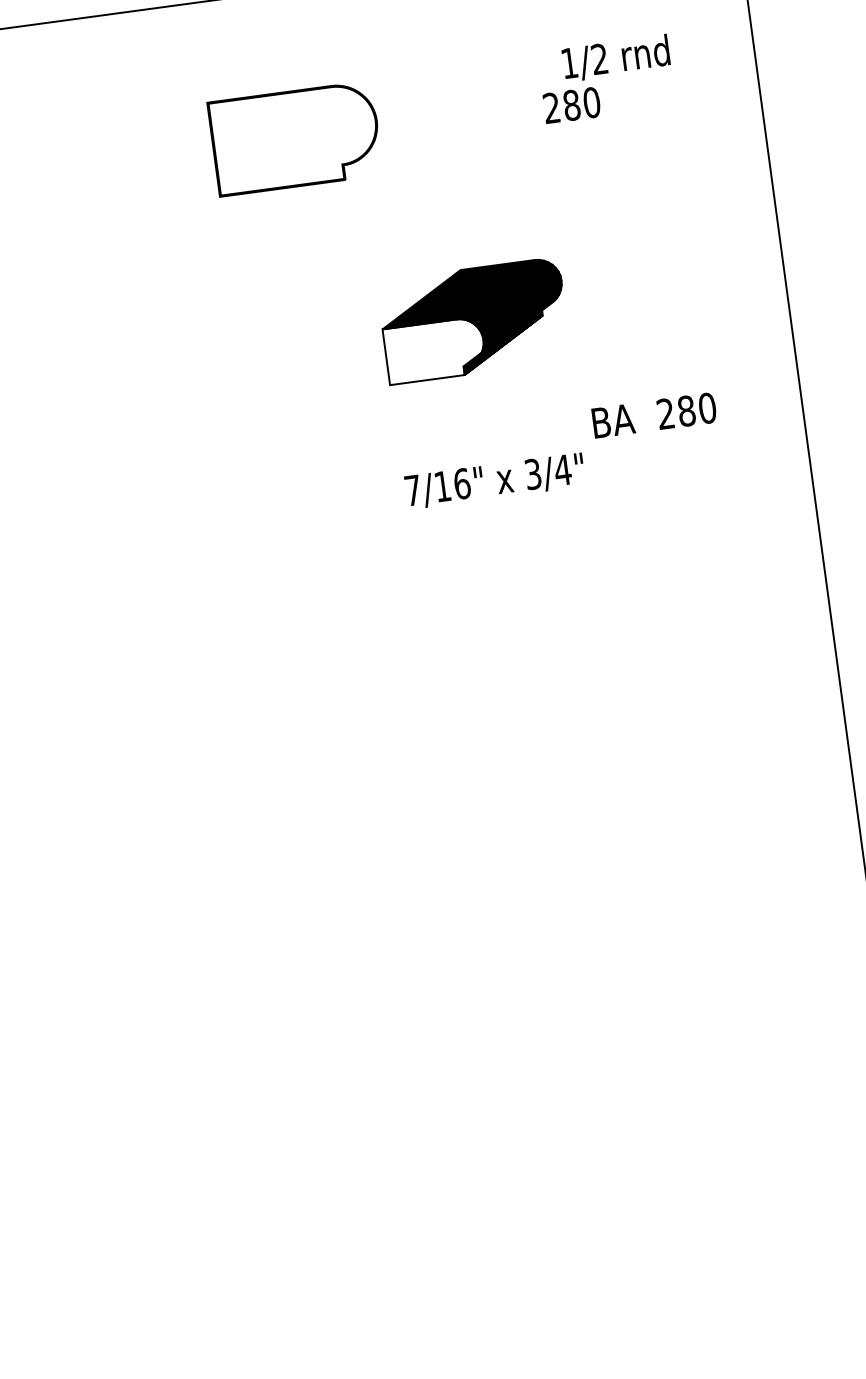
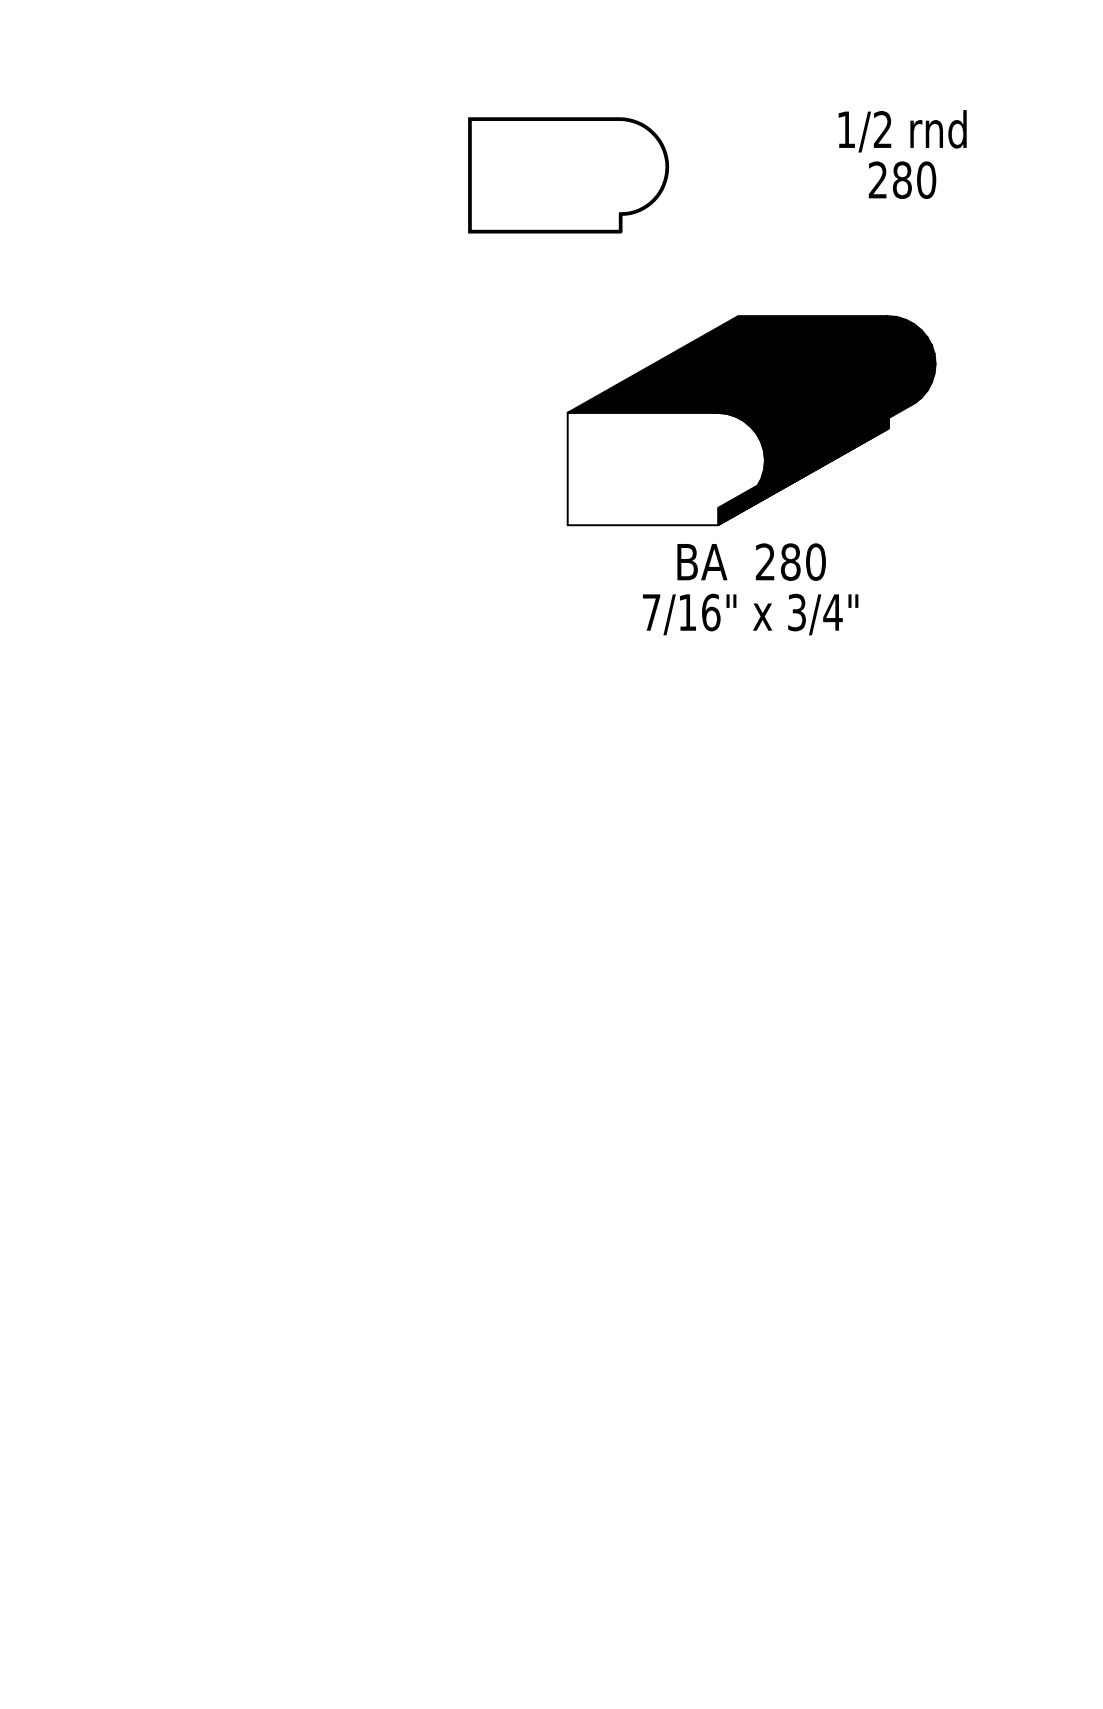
text: (616, 58) -> (902, 131), moved
part: (474, 320) -> (751, 420), size x1.67
text: (654, 415) -> (751, 561), moved

